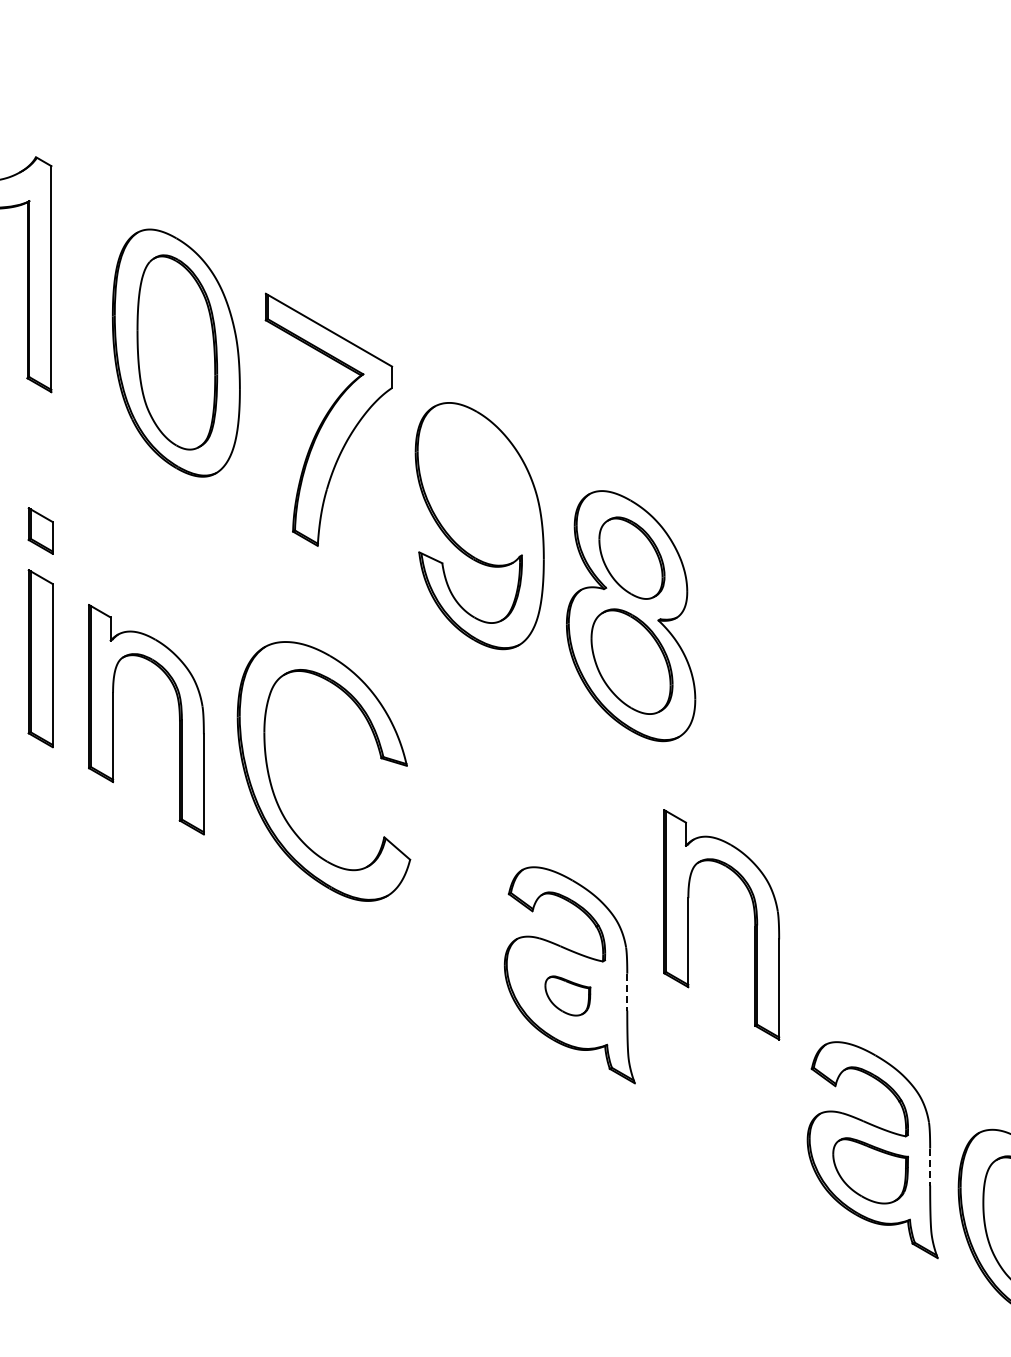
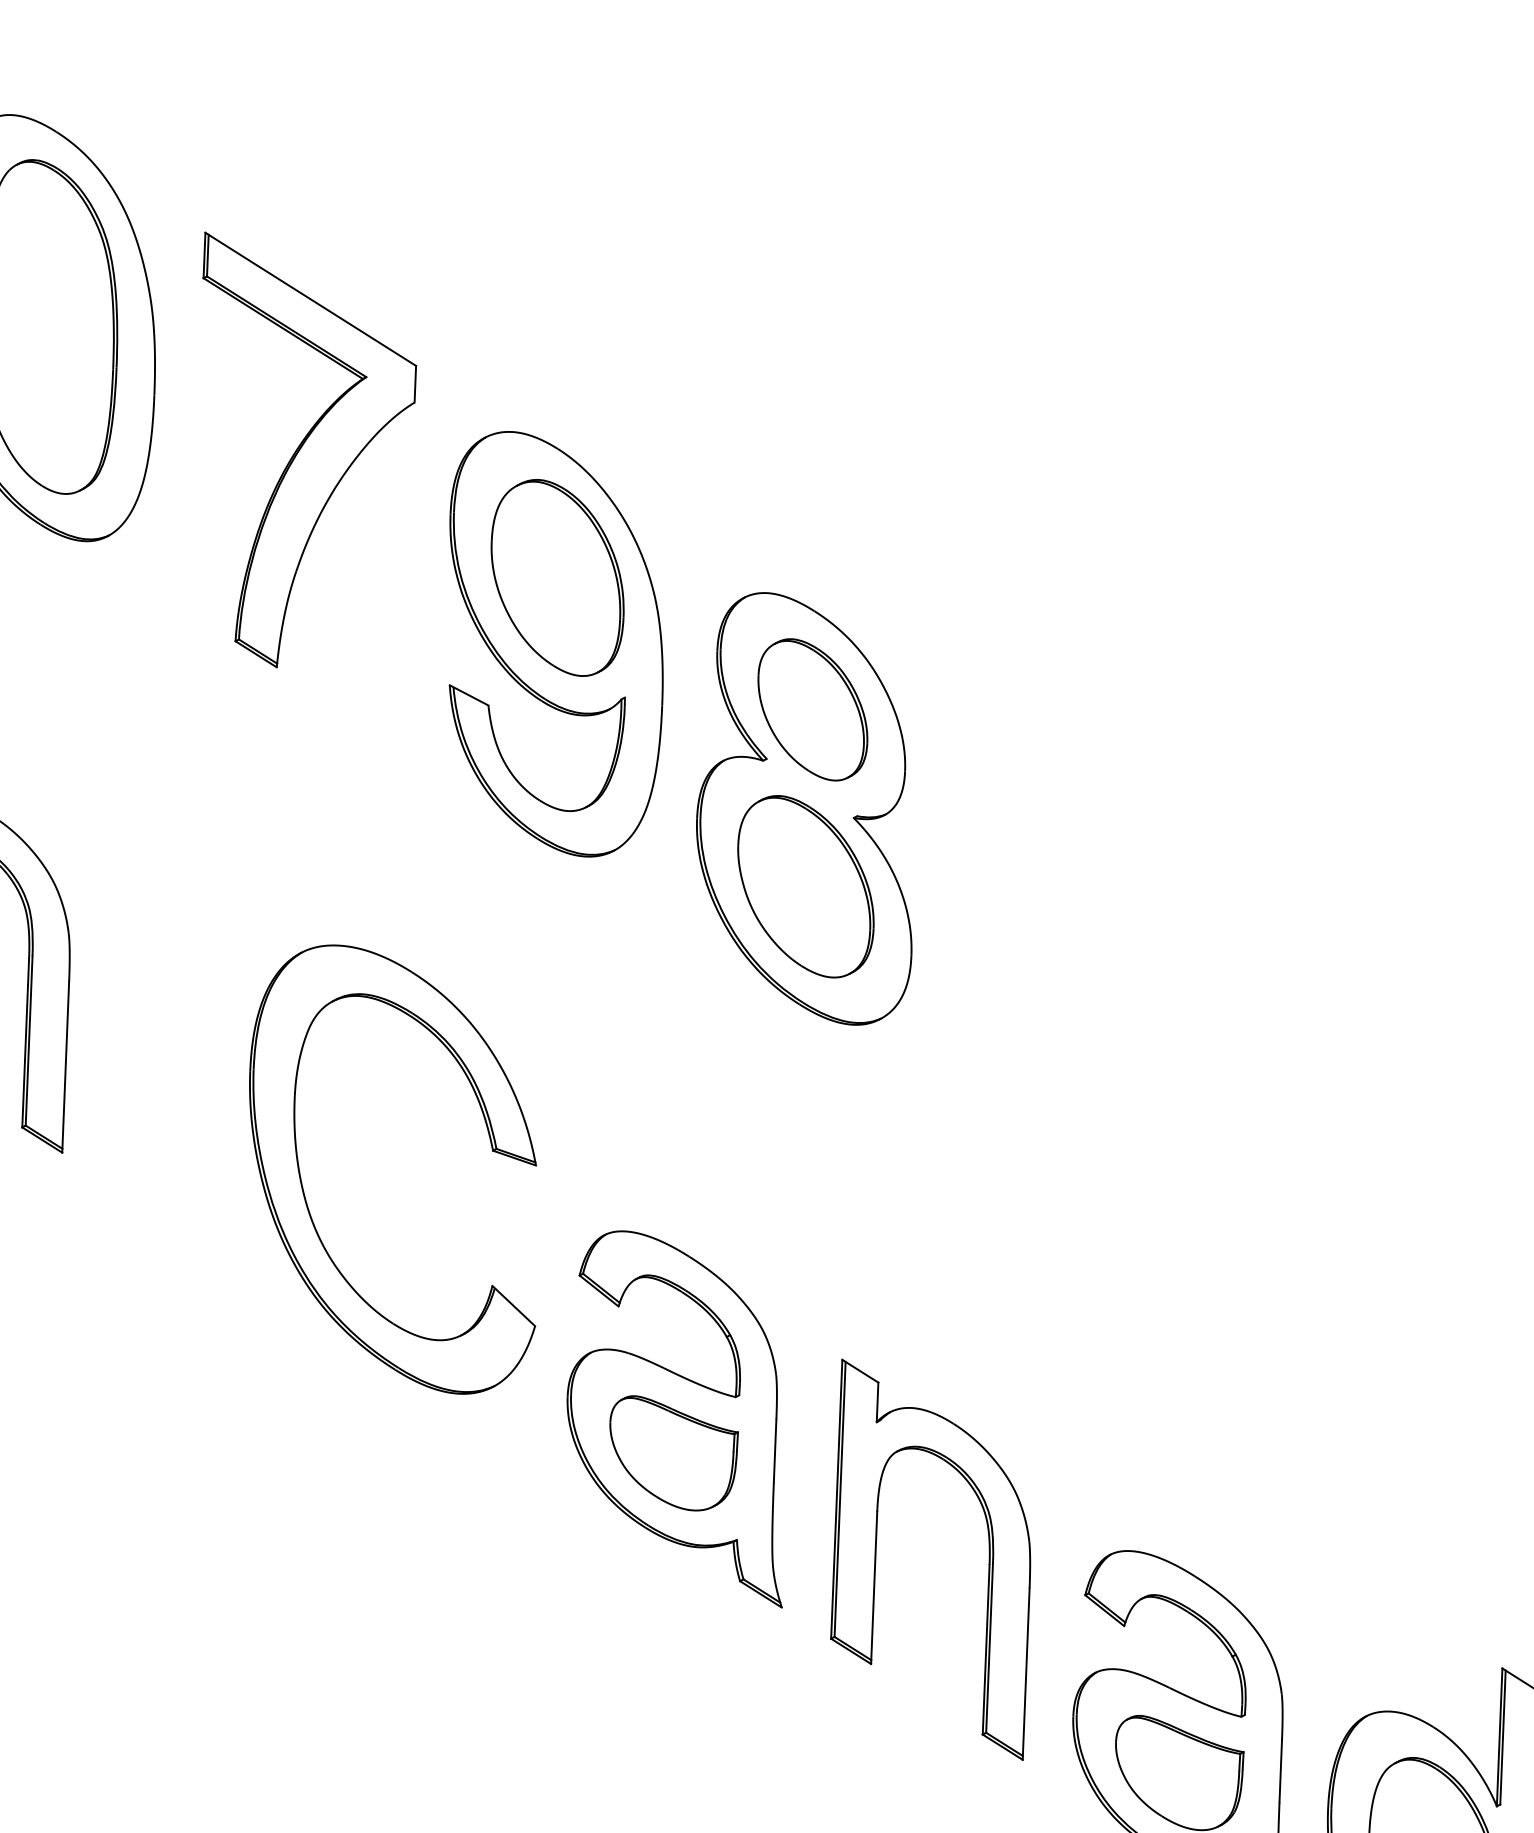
part: (479, 486) -> (557, 576), added
part: (272, 785) -> (304, 1189), moved
part: (688, 924) -> (875, 1556), moved
line: (627, 992) -> (775, 1451), dashed -> solid
part: (567, 995) -> (672, 1452), size x1.67
line: (930, 1167) -> (1281, 1771), dashed -> solid

